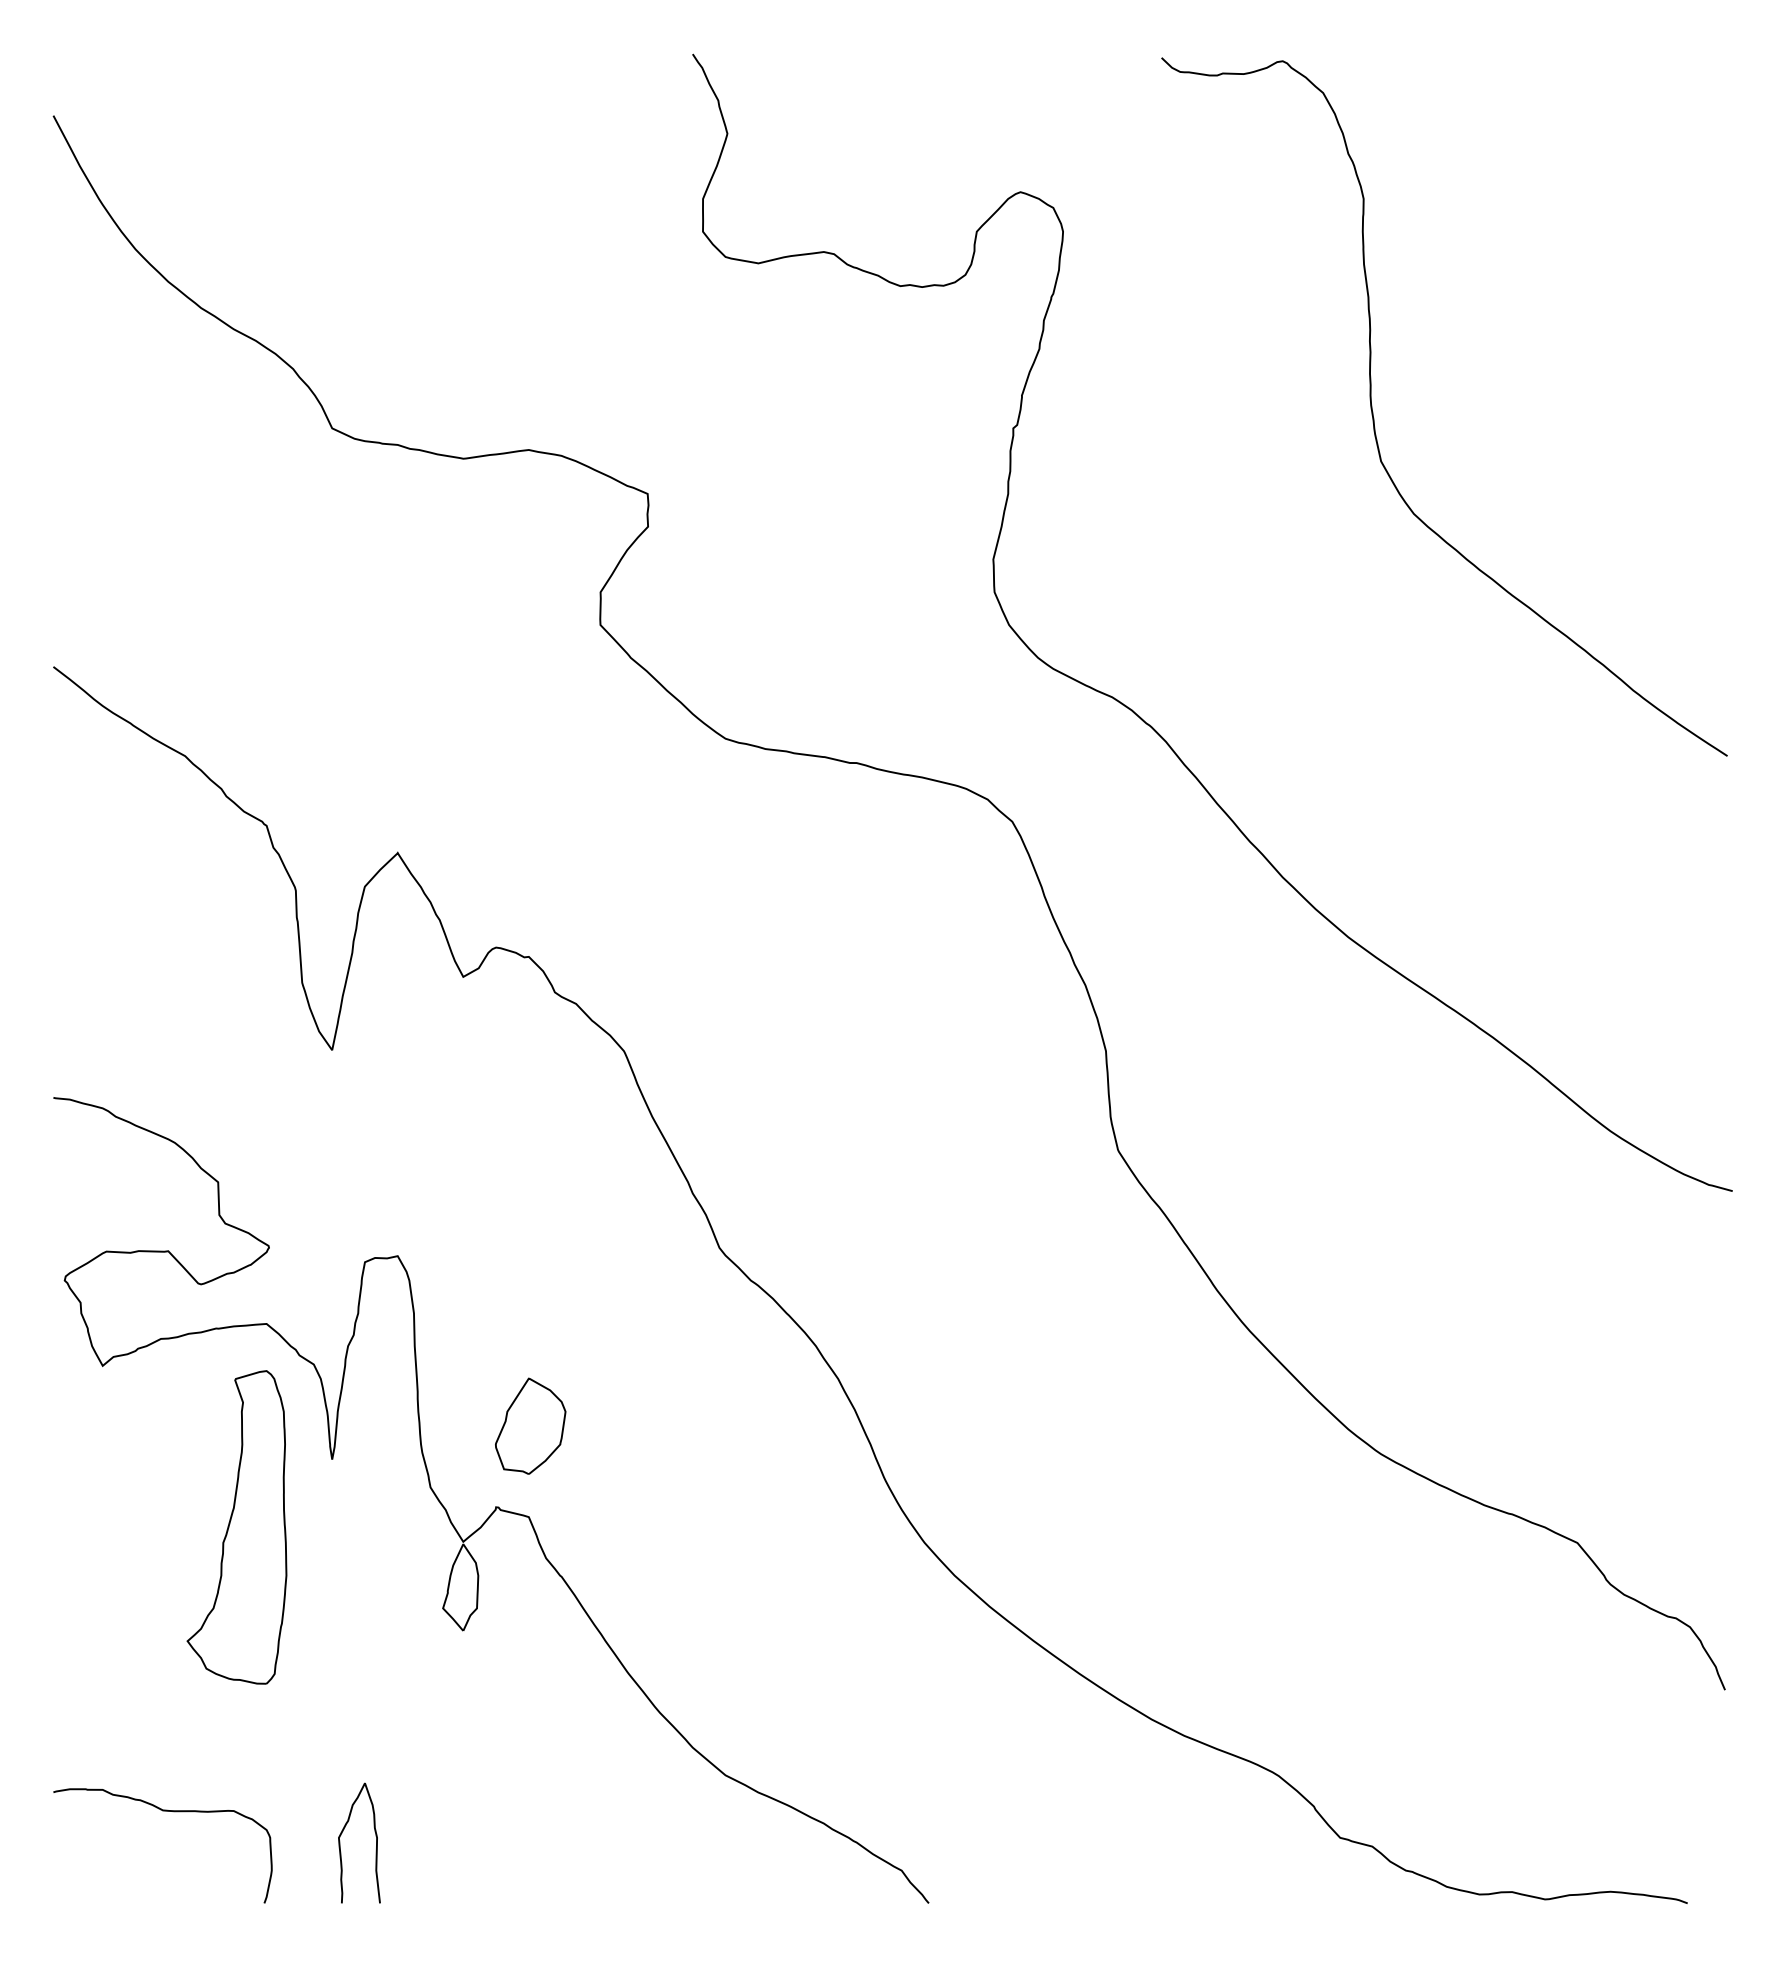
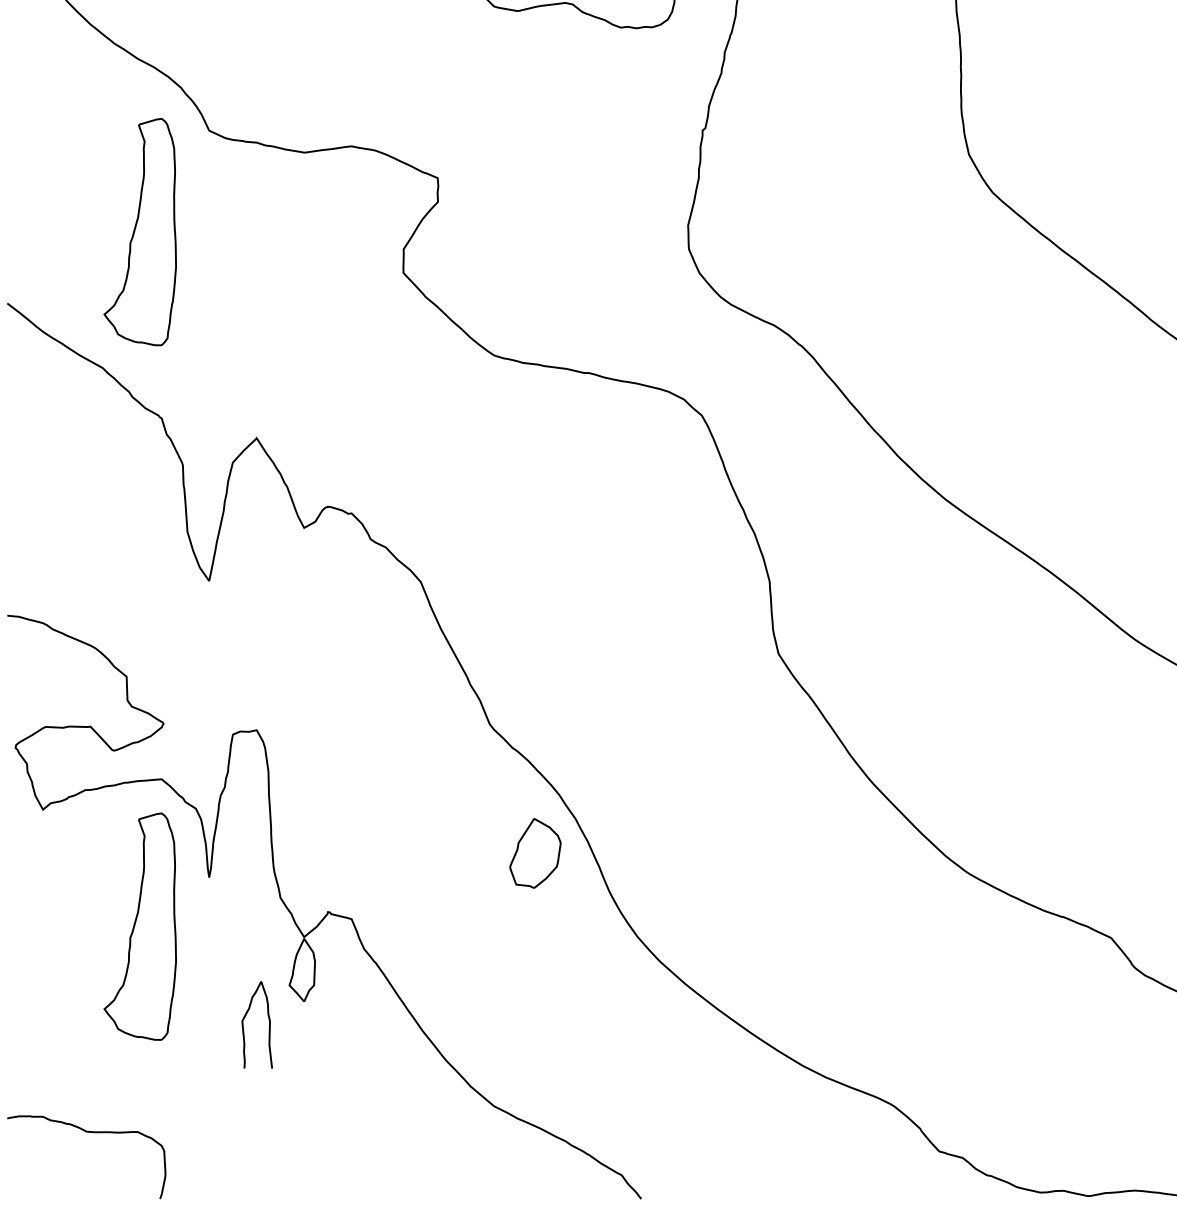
part: (236, 568) -> (139, 232), added
part: (530, 1425) -> (535, 852), moved
curve: (376, 1842) -> (269, 1024), moved

